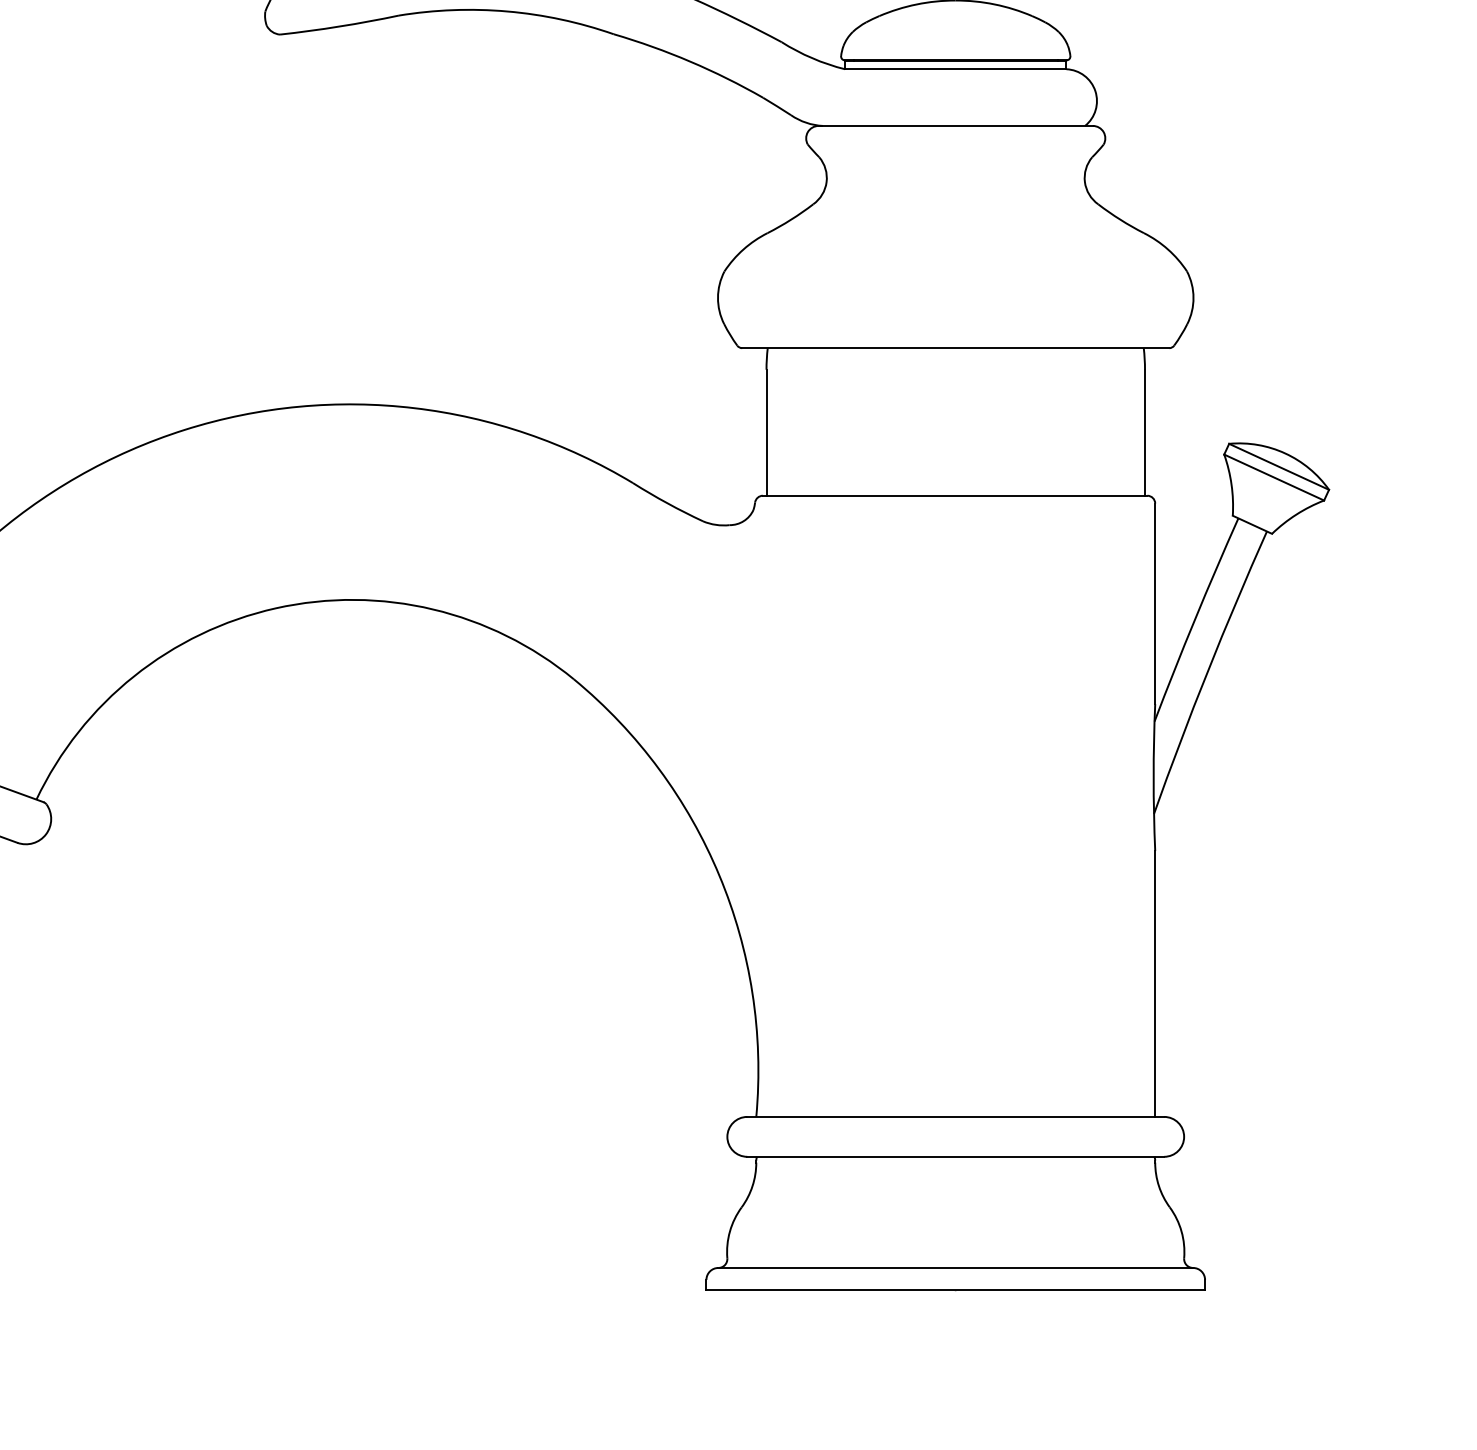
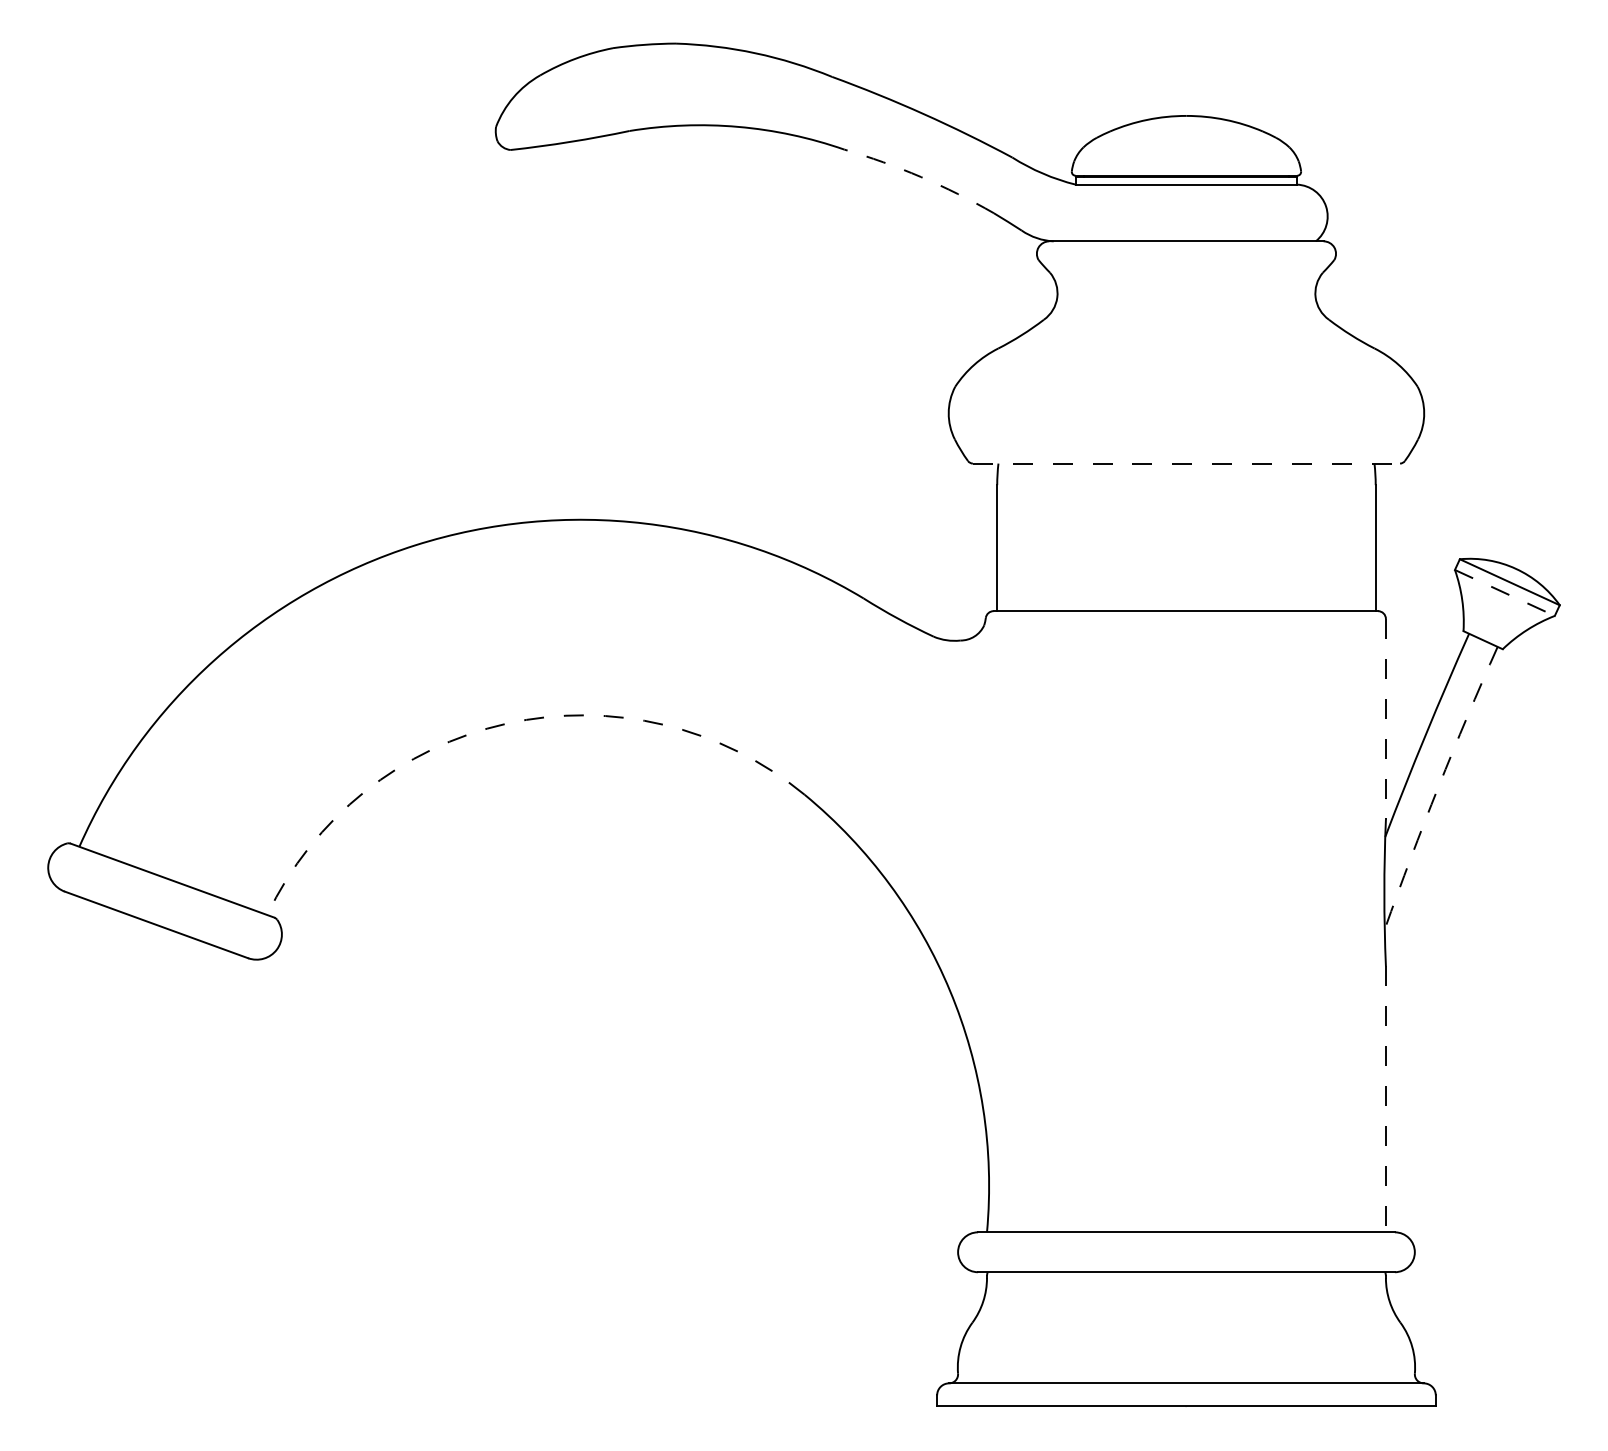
arc: (690, 62) -> (921, 177), solid -> dashed
line: (955, 348) -> (1186, 463), solid -> dashed
line: (1273, 477) -> (1504, 592), solid -> dashed
line: (1154, 604) -> (1385, 719), solid -> dashed
arc: (275, 608) -> (506, 723), solid -> dashed
arc: (1207, 672) -> (1438, 787), solid -> dashed
line: (1154, 984) -> (1385, 1099), solid -> dashed

